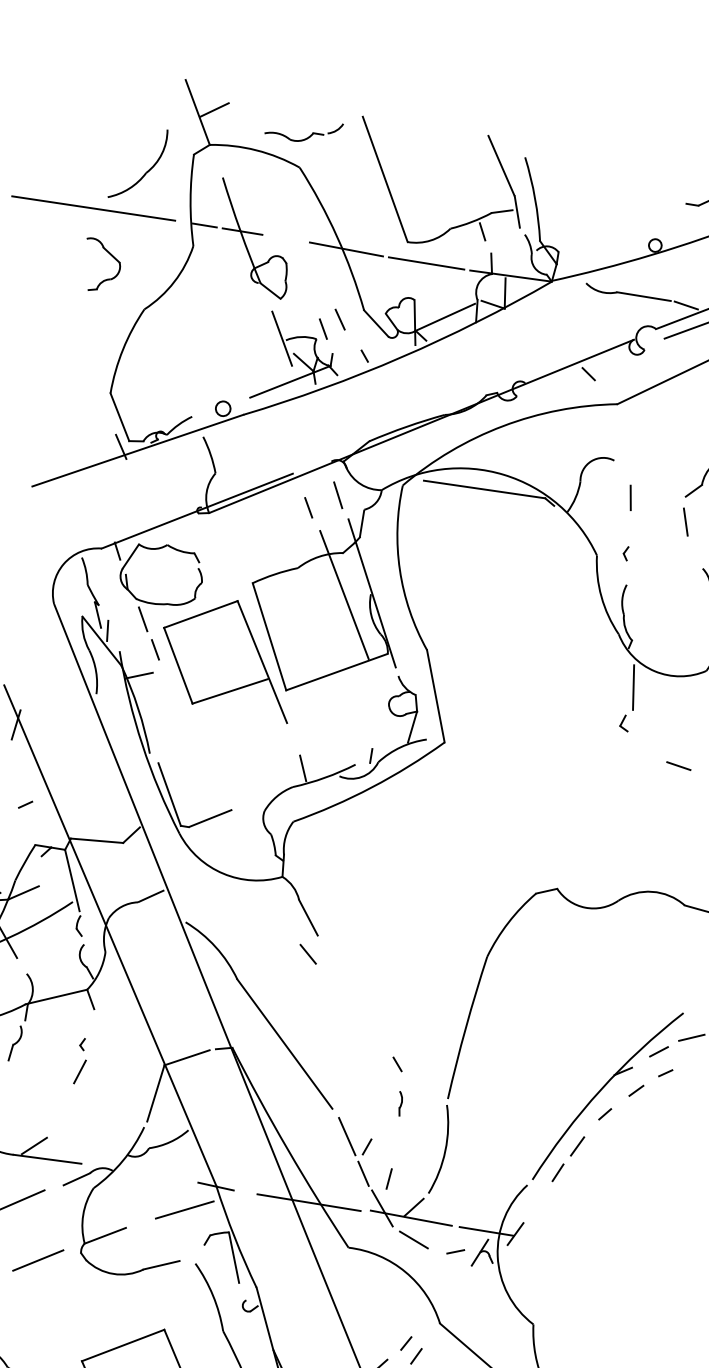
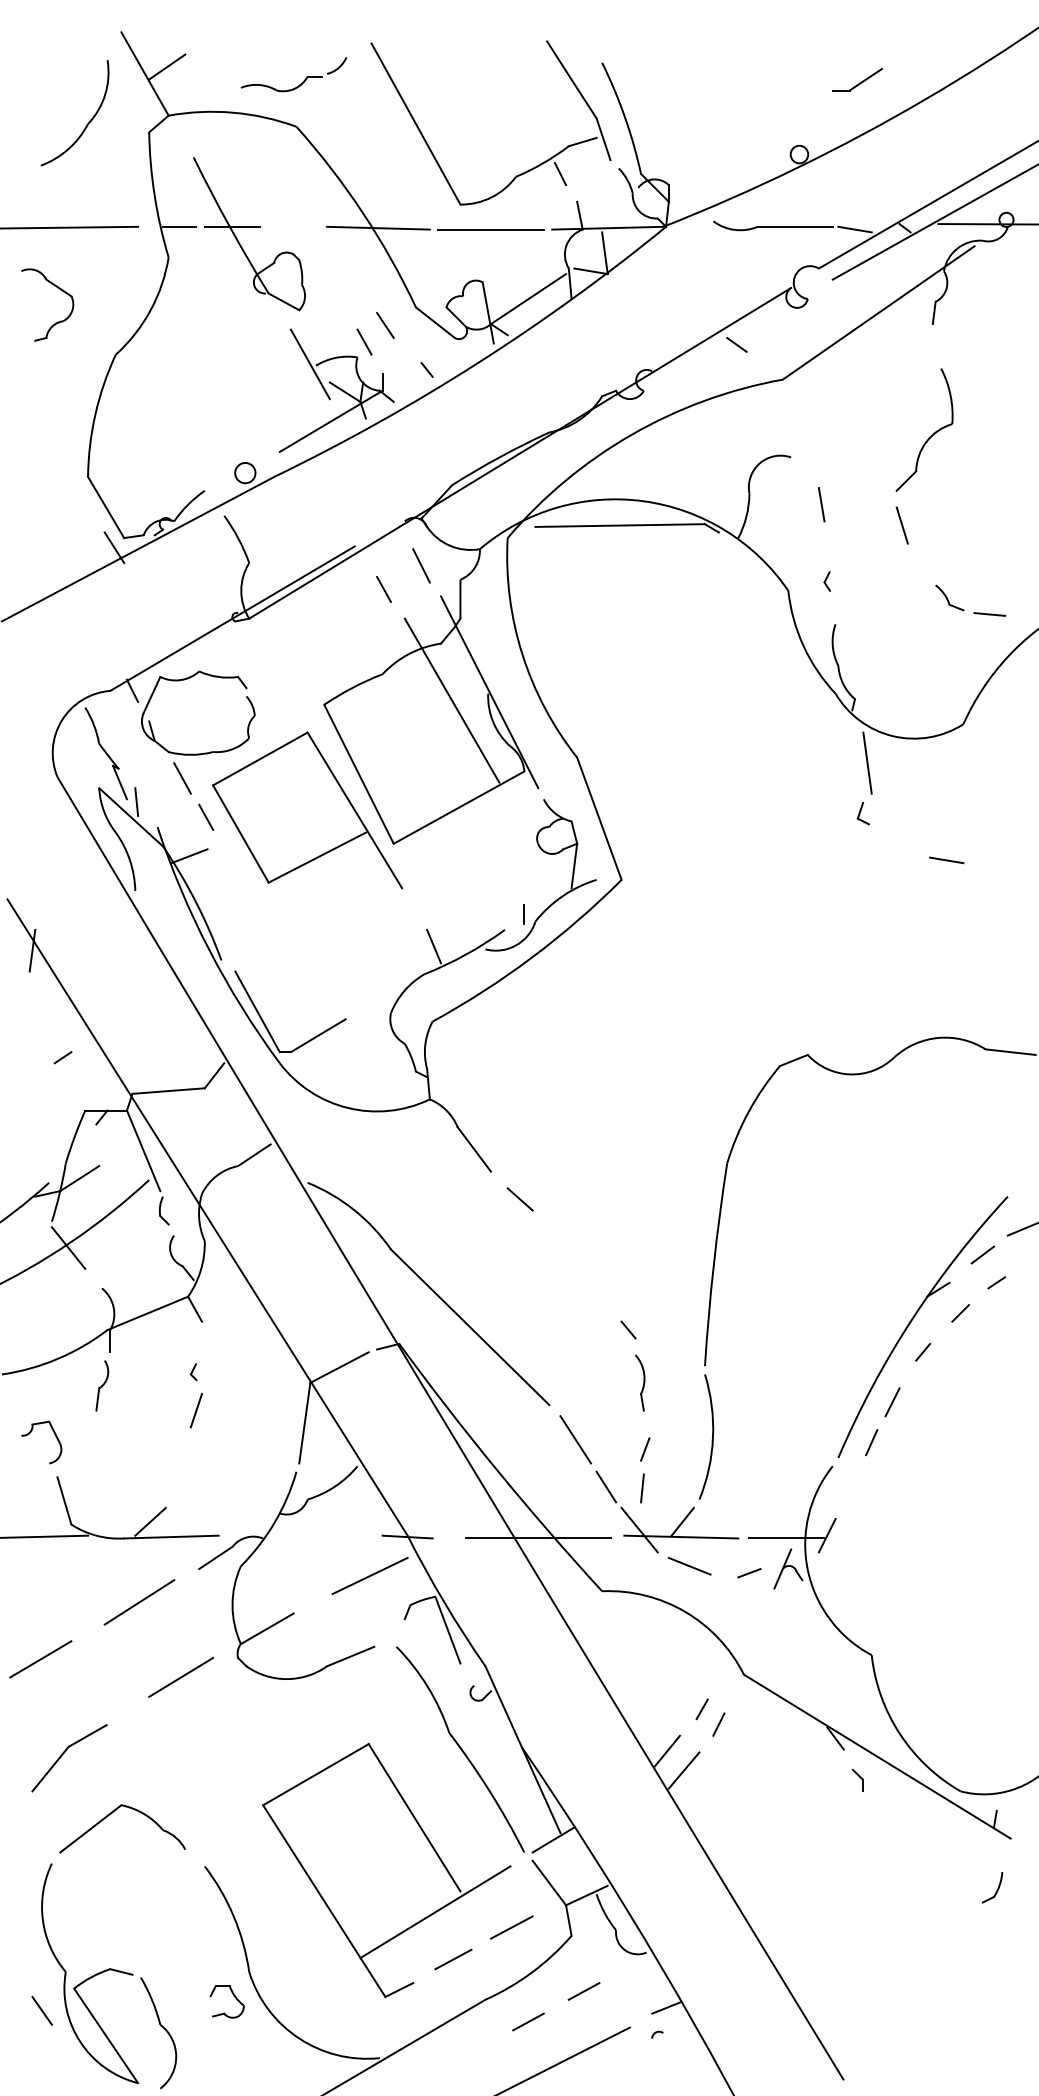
part: (145, 173) -> (86, 124), moved
line: (307, 954) -> (519, 1199), moved
part: (400, 1103) -> (640, 1382), size x1.67
line: (367, 1146) -> (645, 1449), moved

